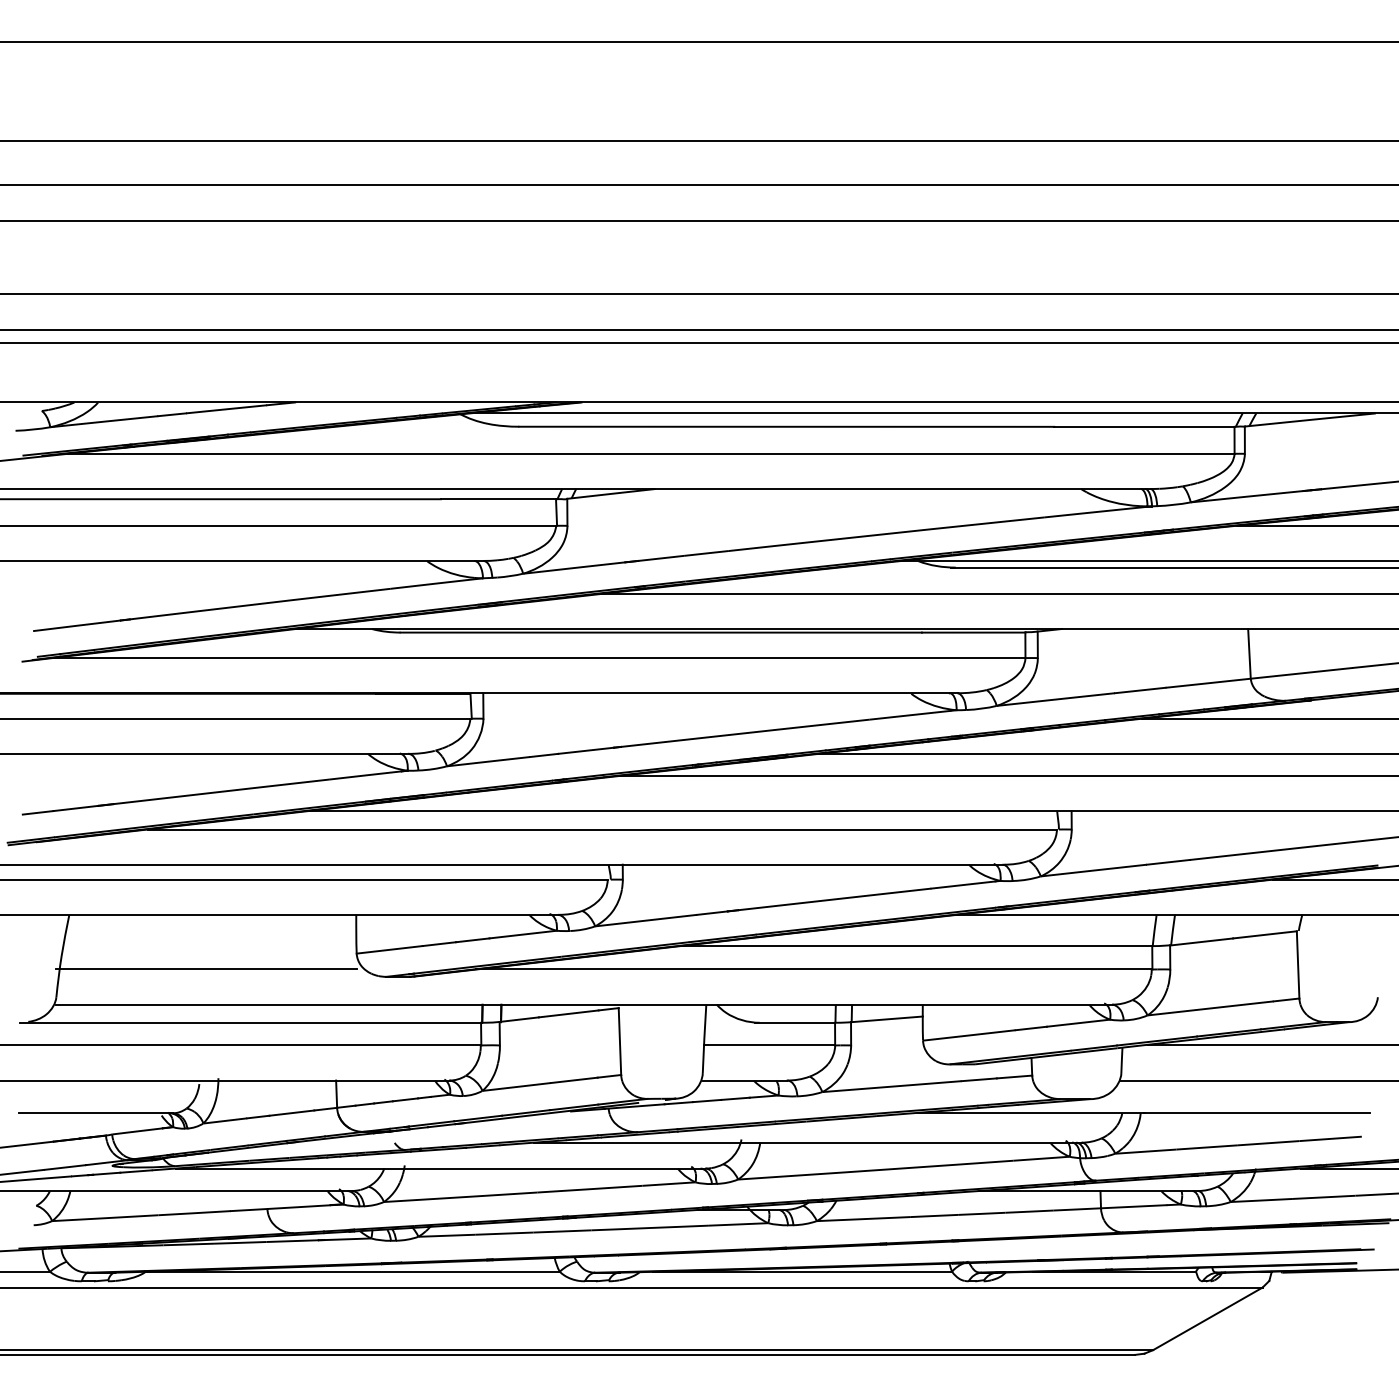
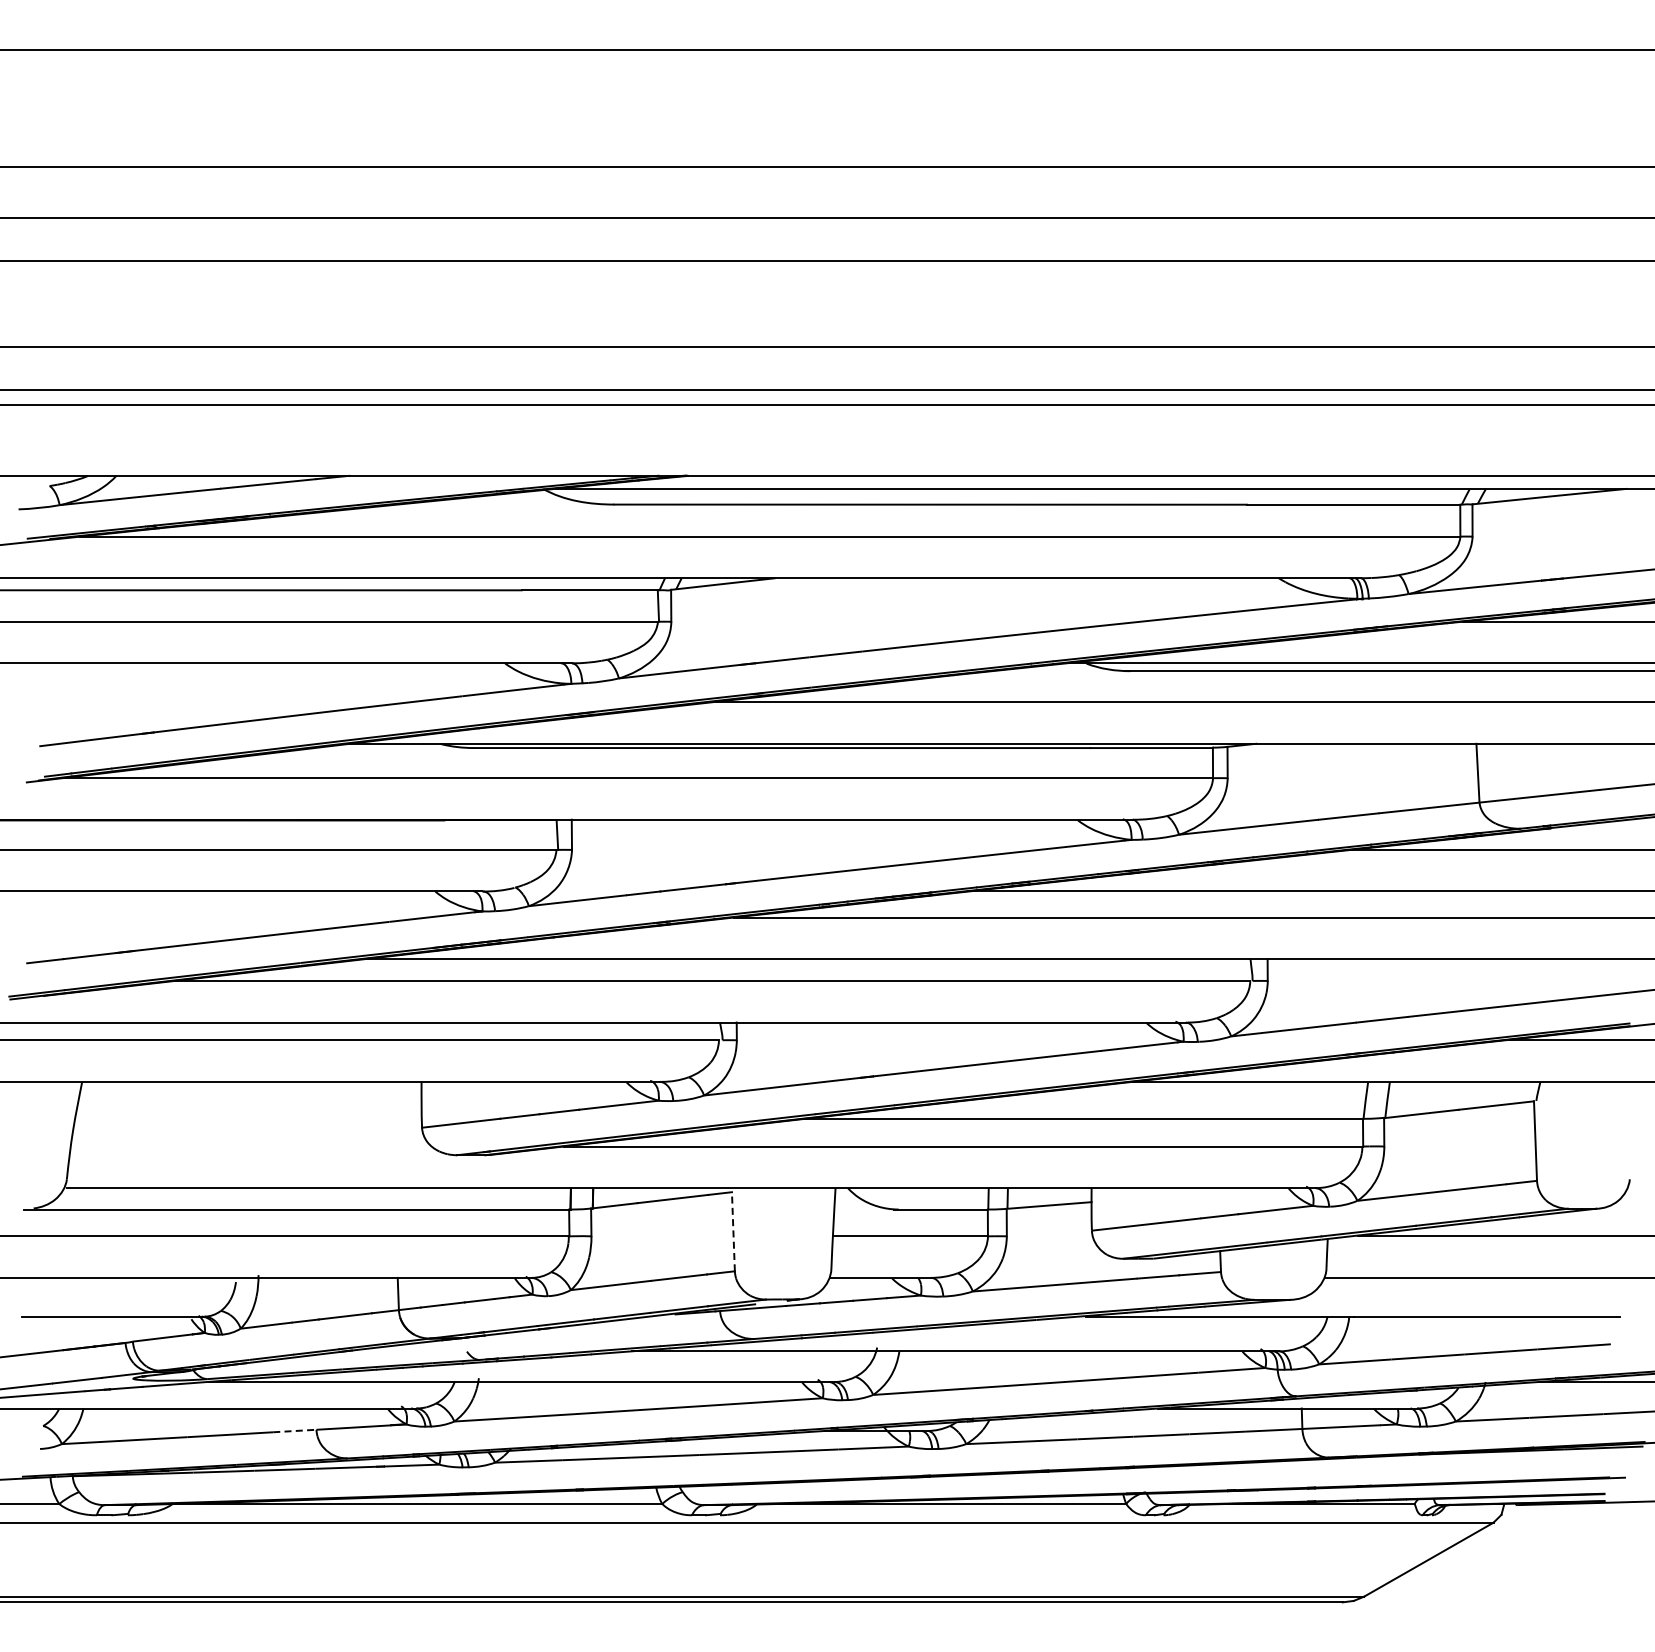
line: (206, 969) -> (244, 1146), removed
line: (620, 1041) -> (733, 1231), solid -> dashed
line: (248, 1210) -> (294, 1431), solid -> dashed

